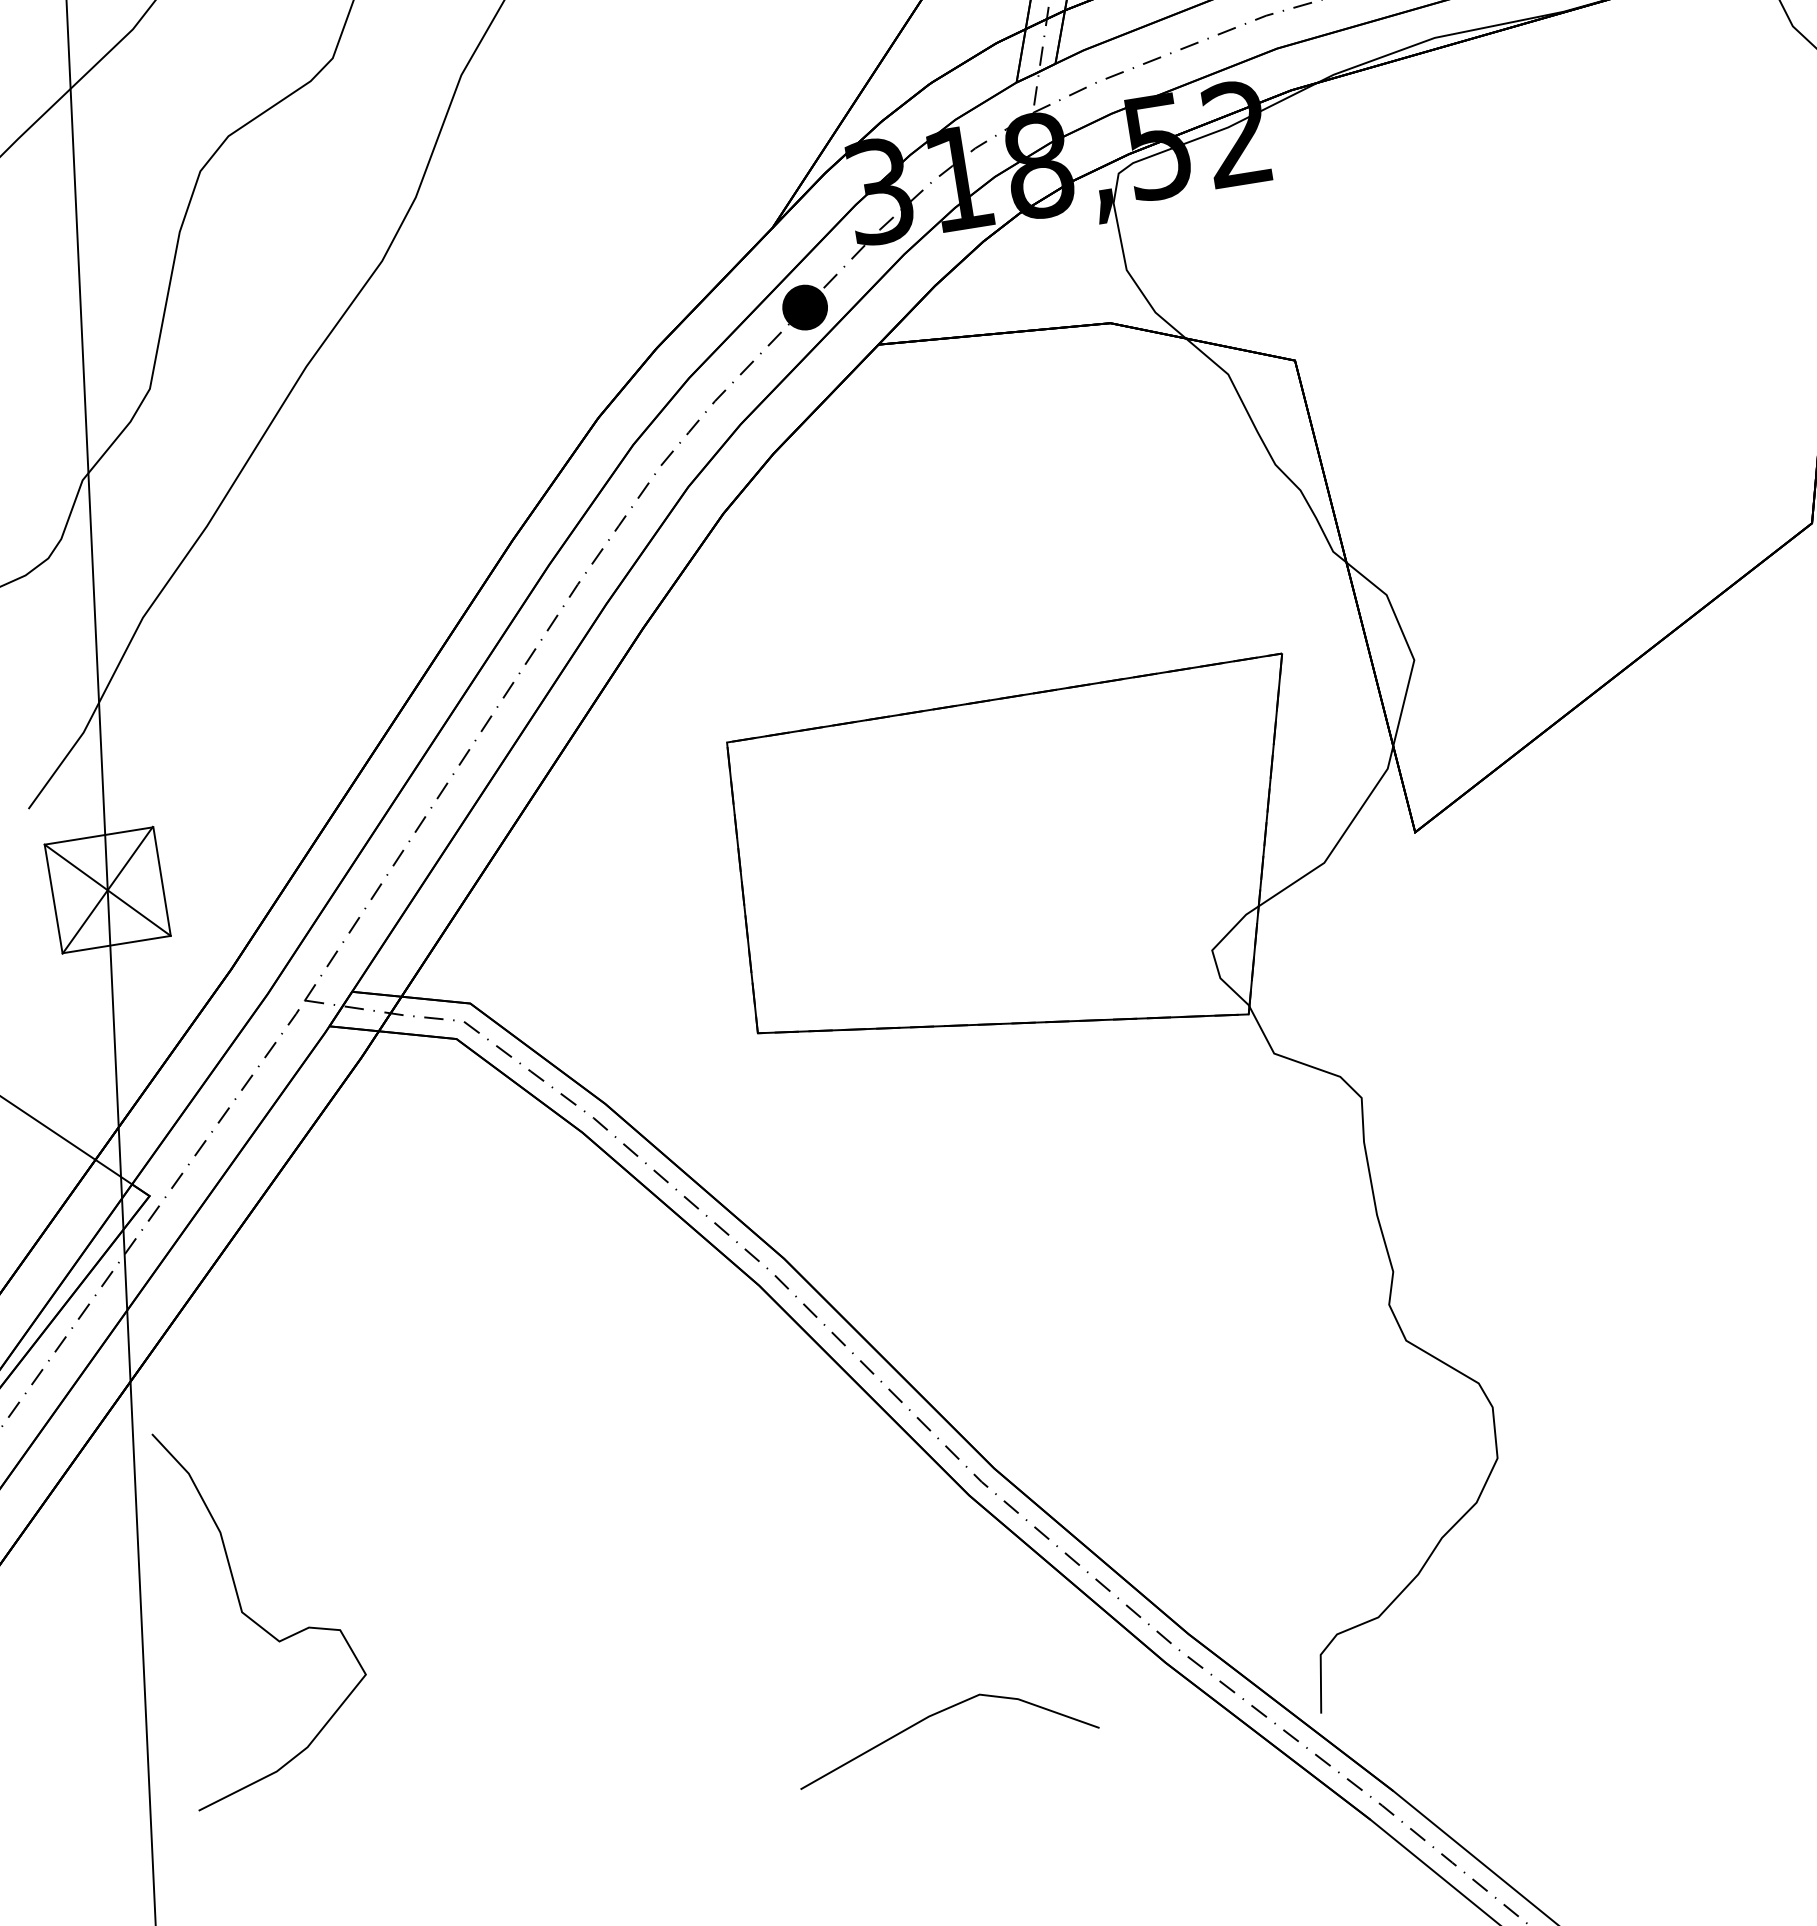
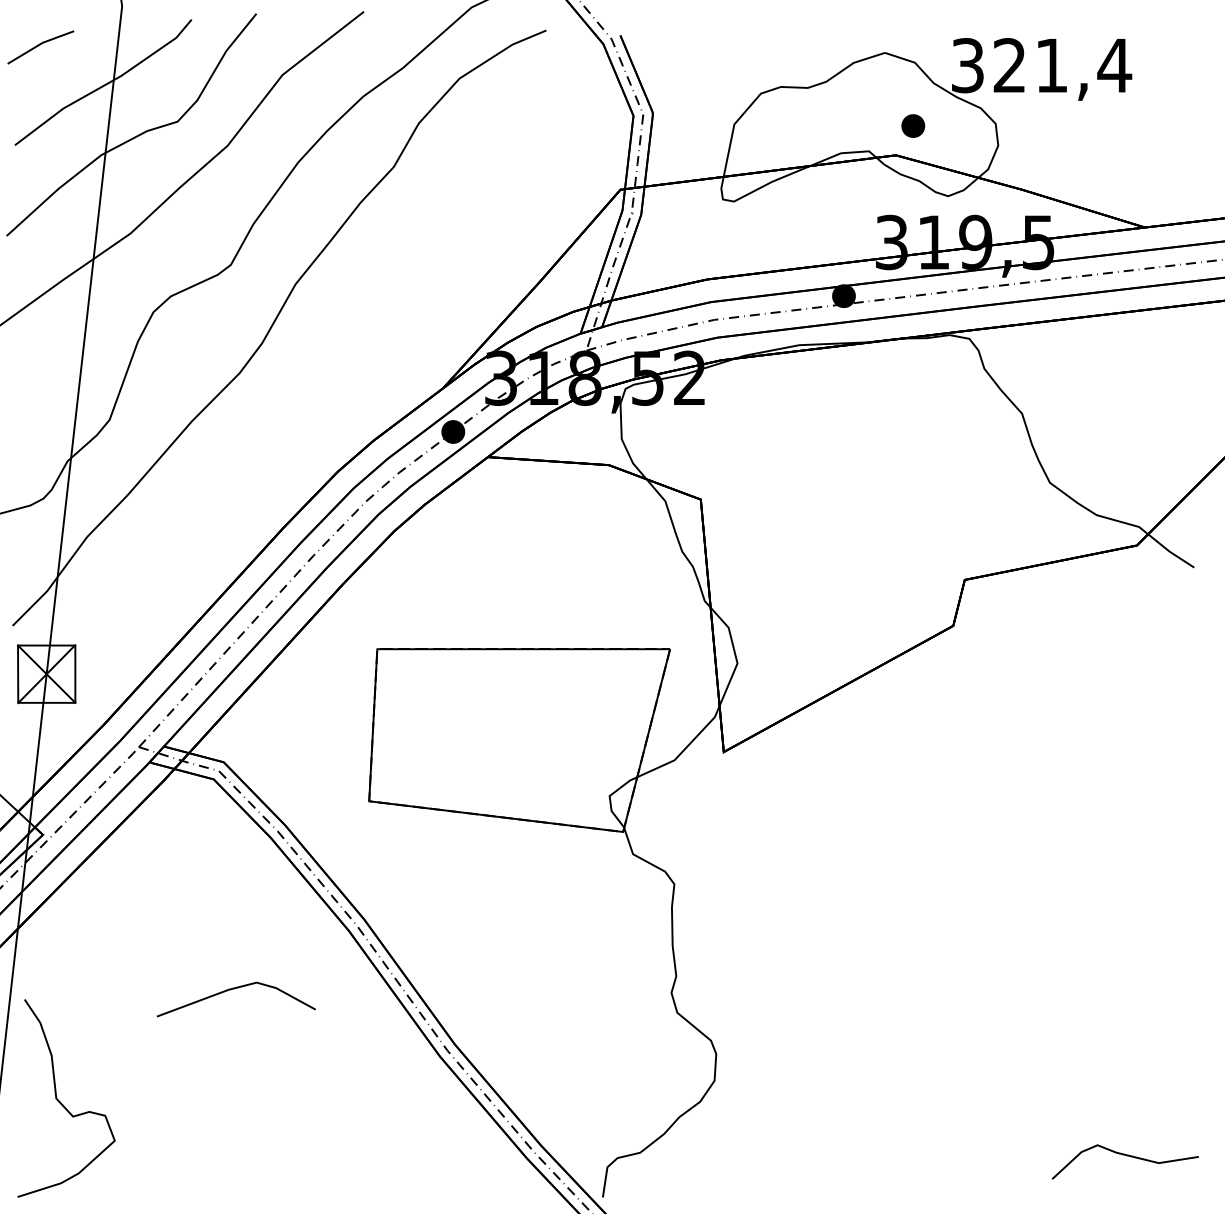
curve: (253, 1618) -> (61, 1102), moved
line: (939, 1714) -> (234, 989), moved

